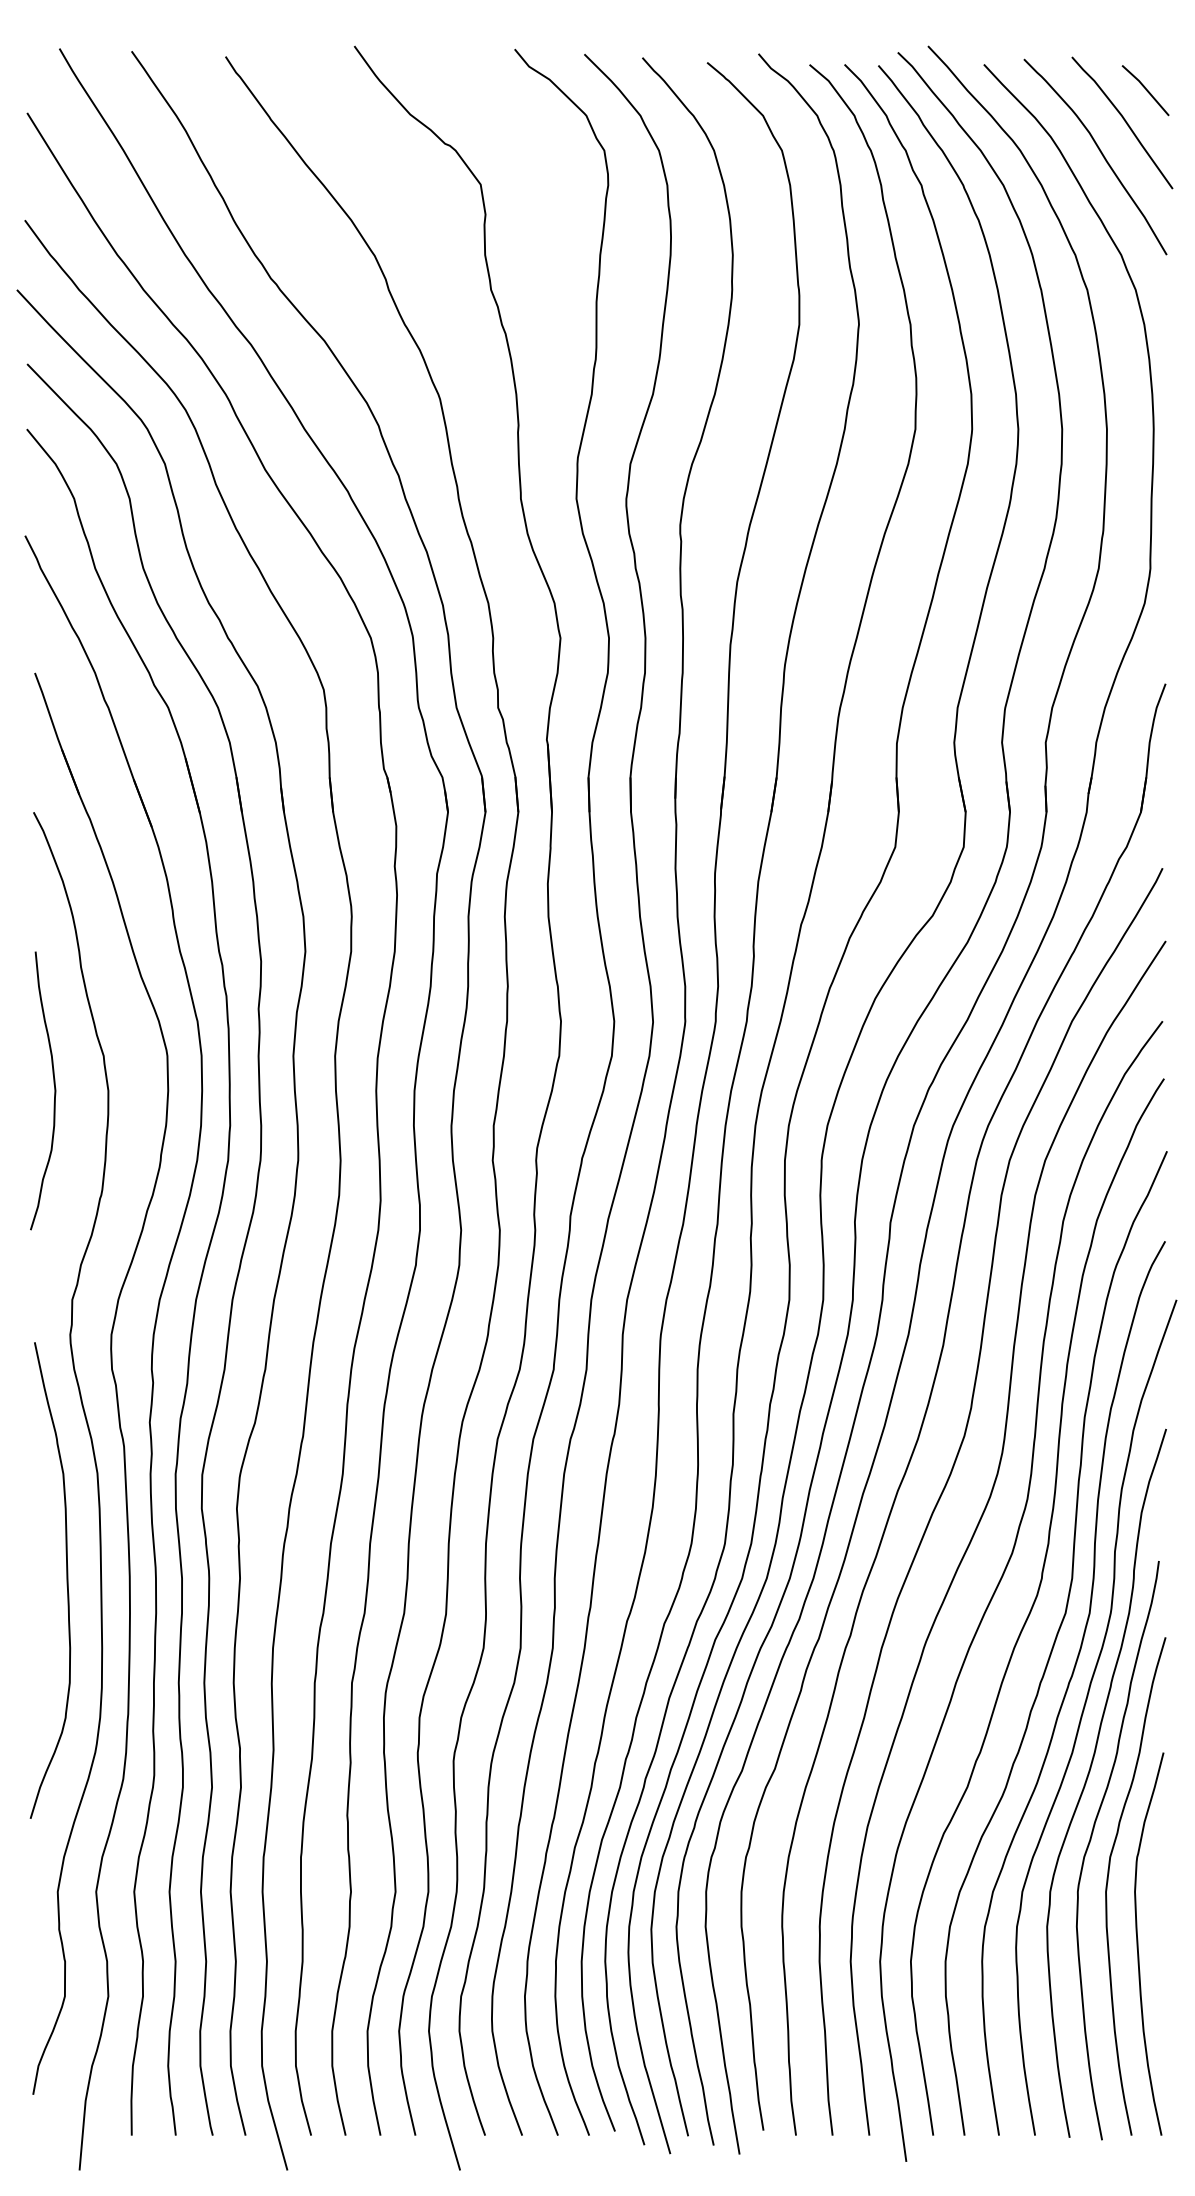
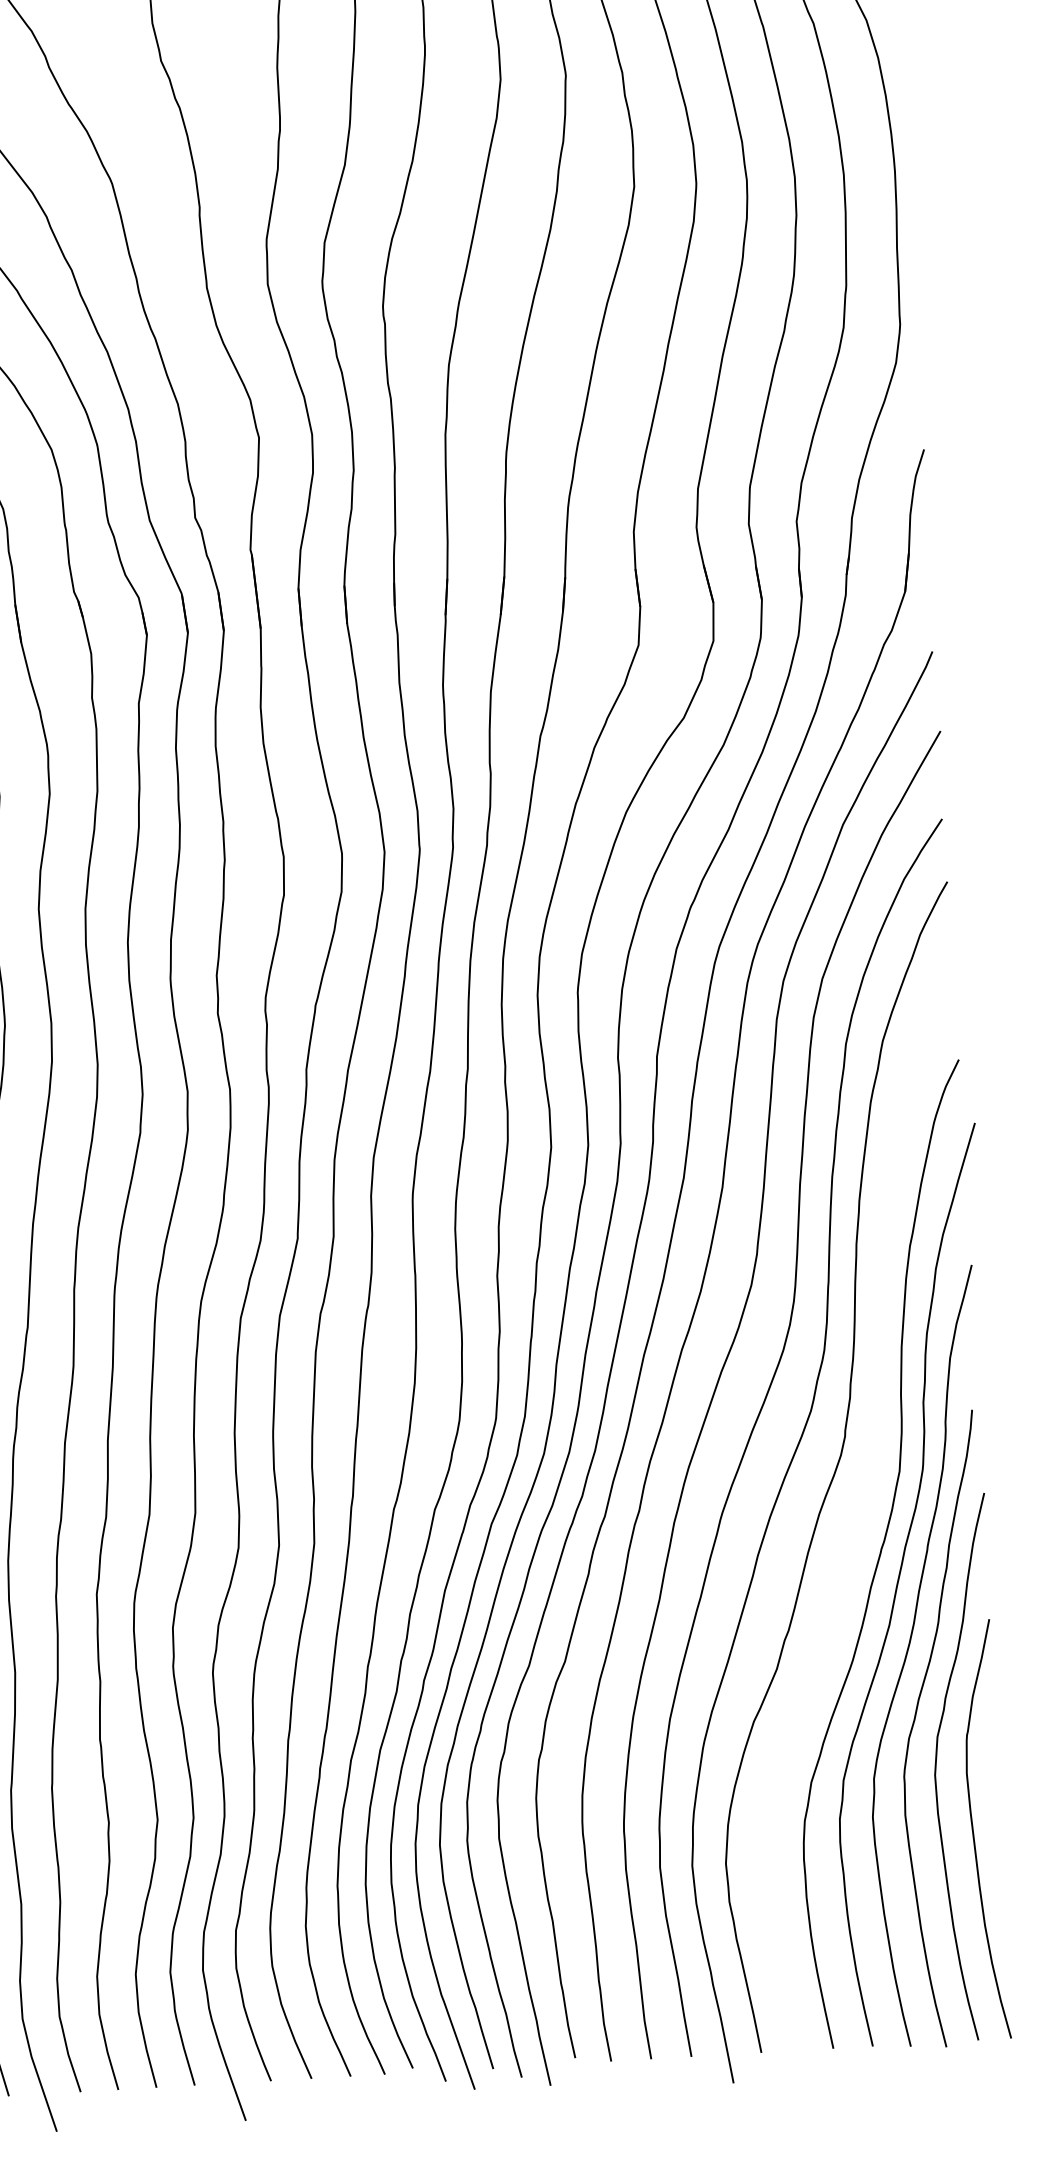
curve: (1055, 1643) -> (864, 1506), removed

